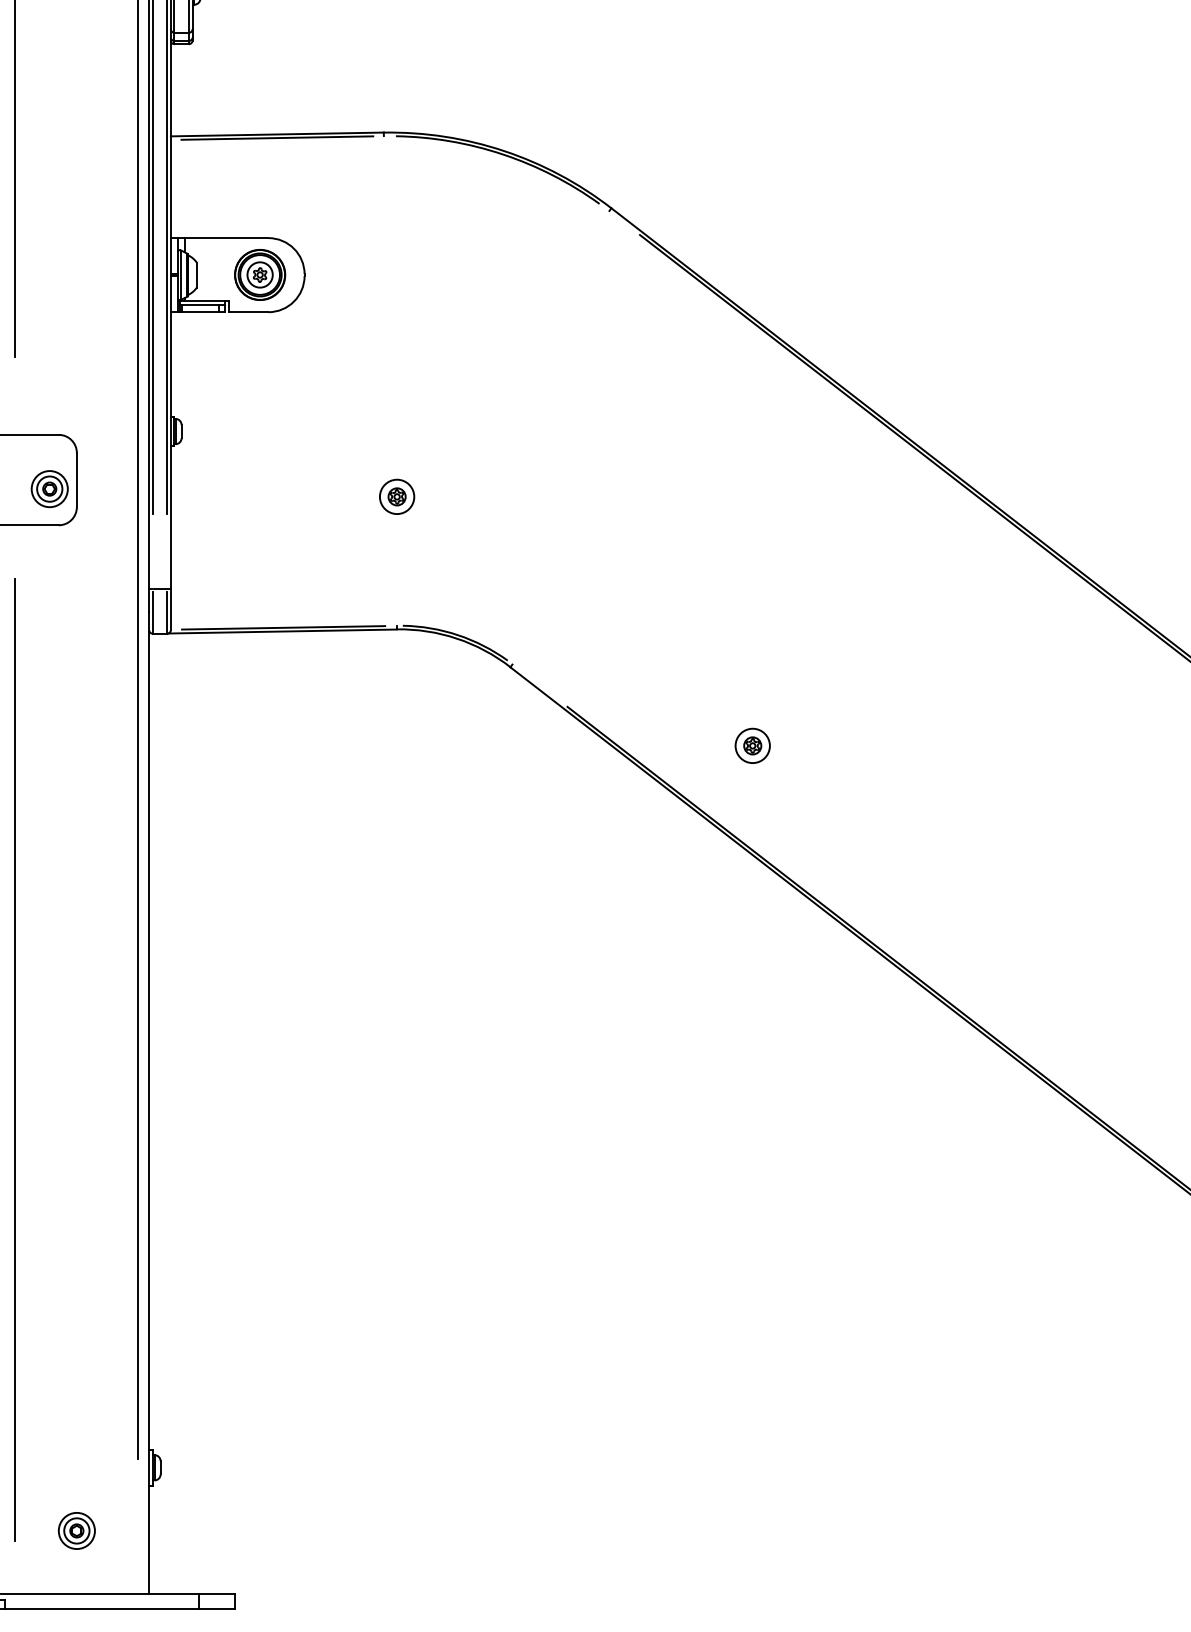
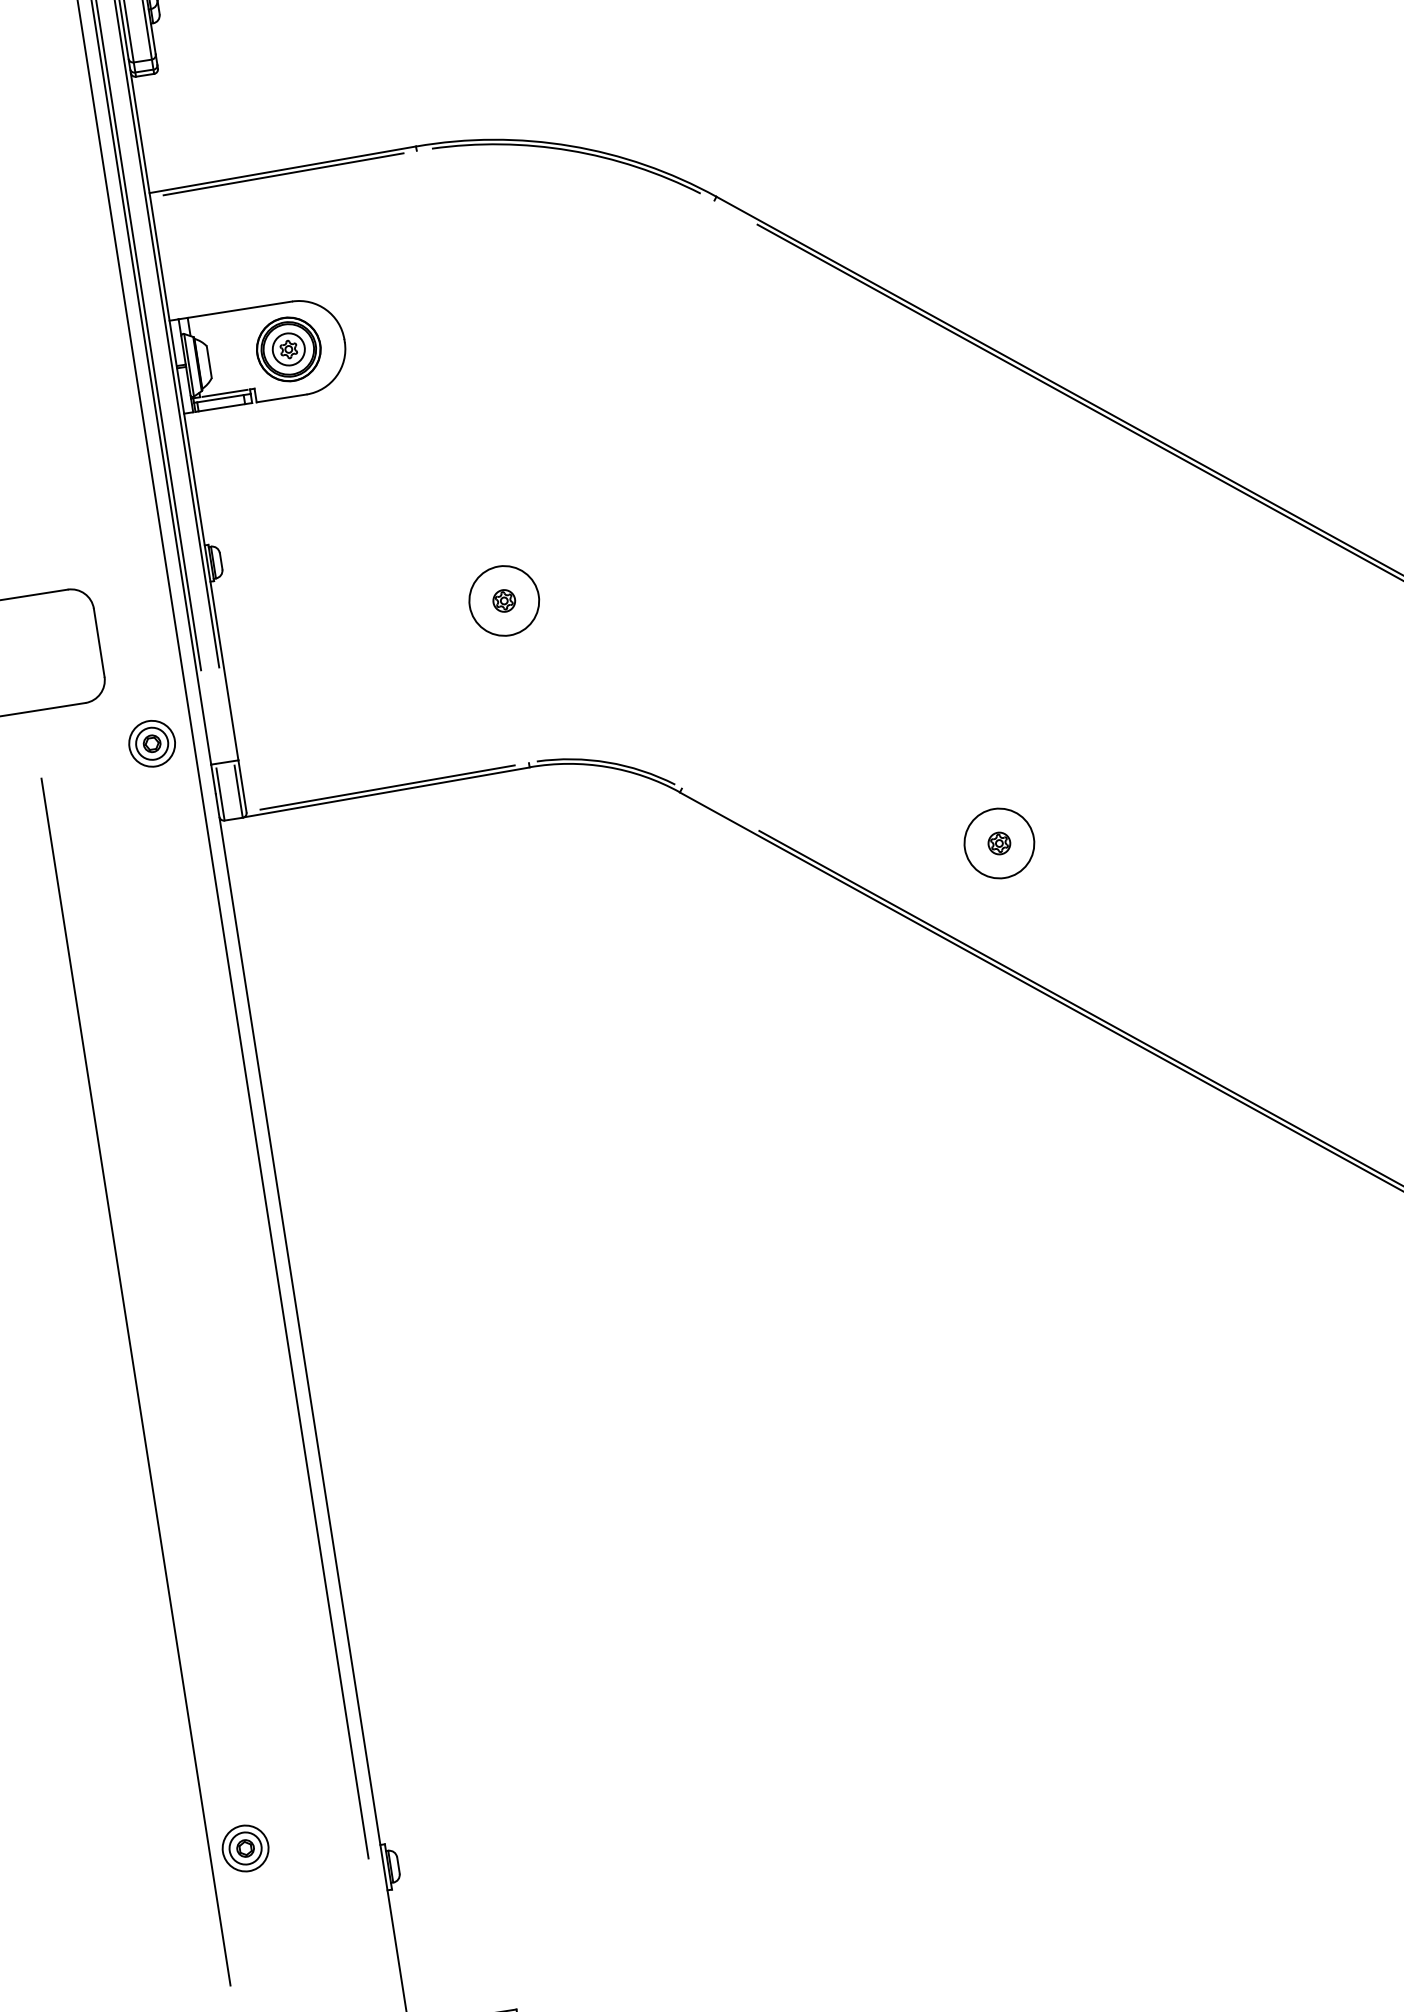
part: (49, 489) -> (151, 744), moved
circle: (396, 496) -> (503, 600), size x1.6
circle: (752, 745) -> (999, 843), size x1.6
part: (76, 1530) -> (245, 1848), moved

